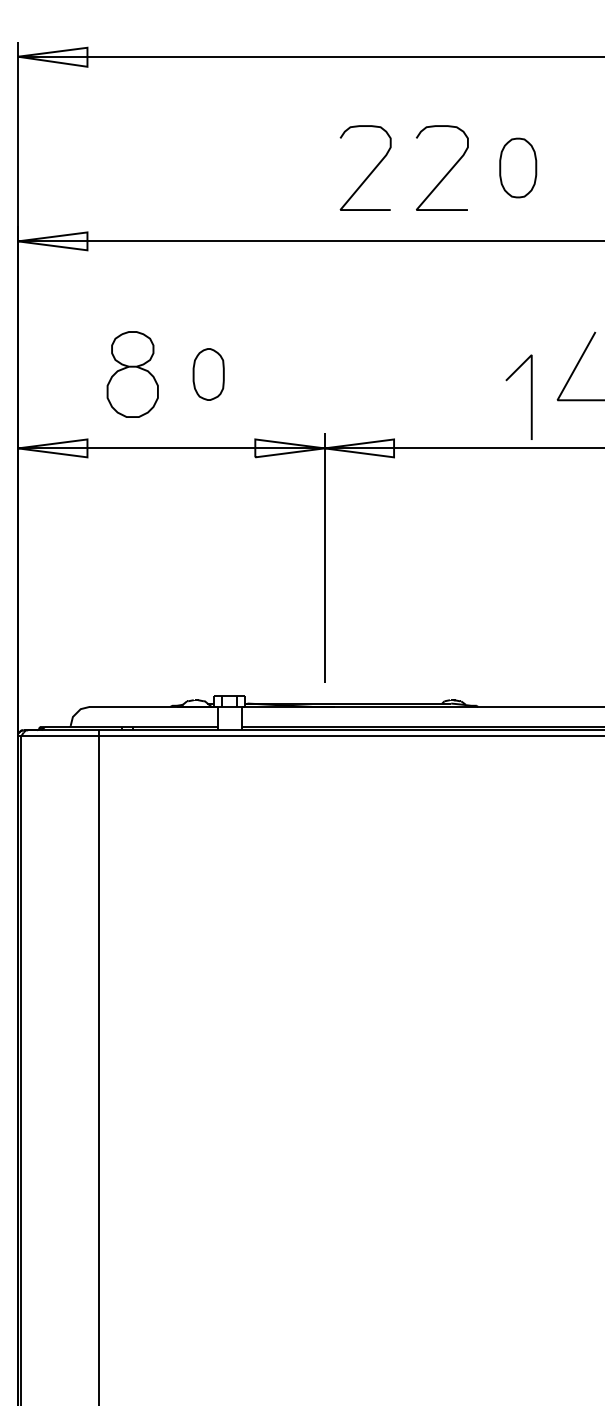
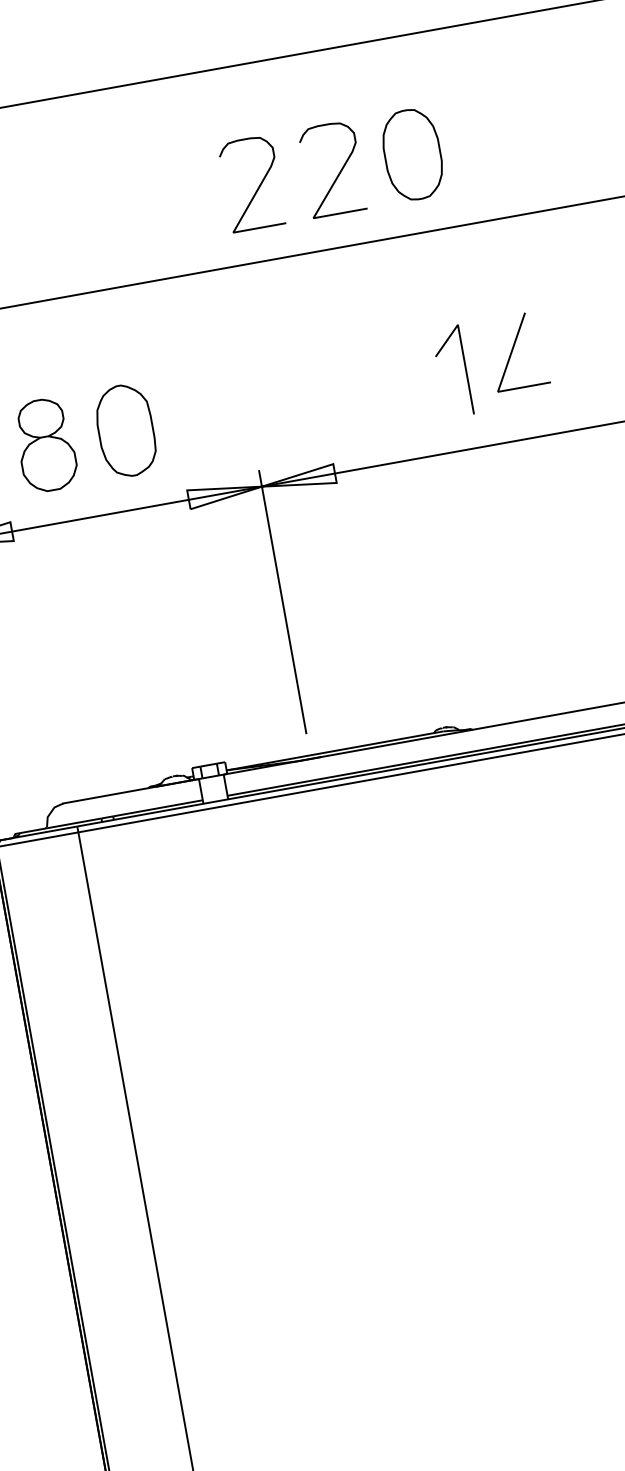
part: (517, 167) -> (411, 154), size x1.43
part: (208, 374) -> (125, 430), size x1.67
curve: (530, 396) -> (464, 368), moved

